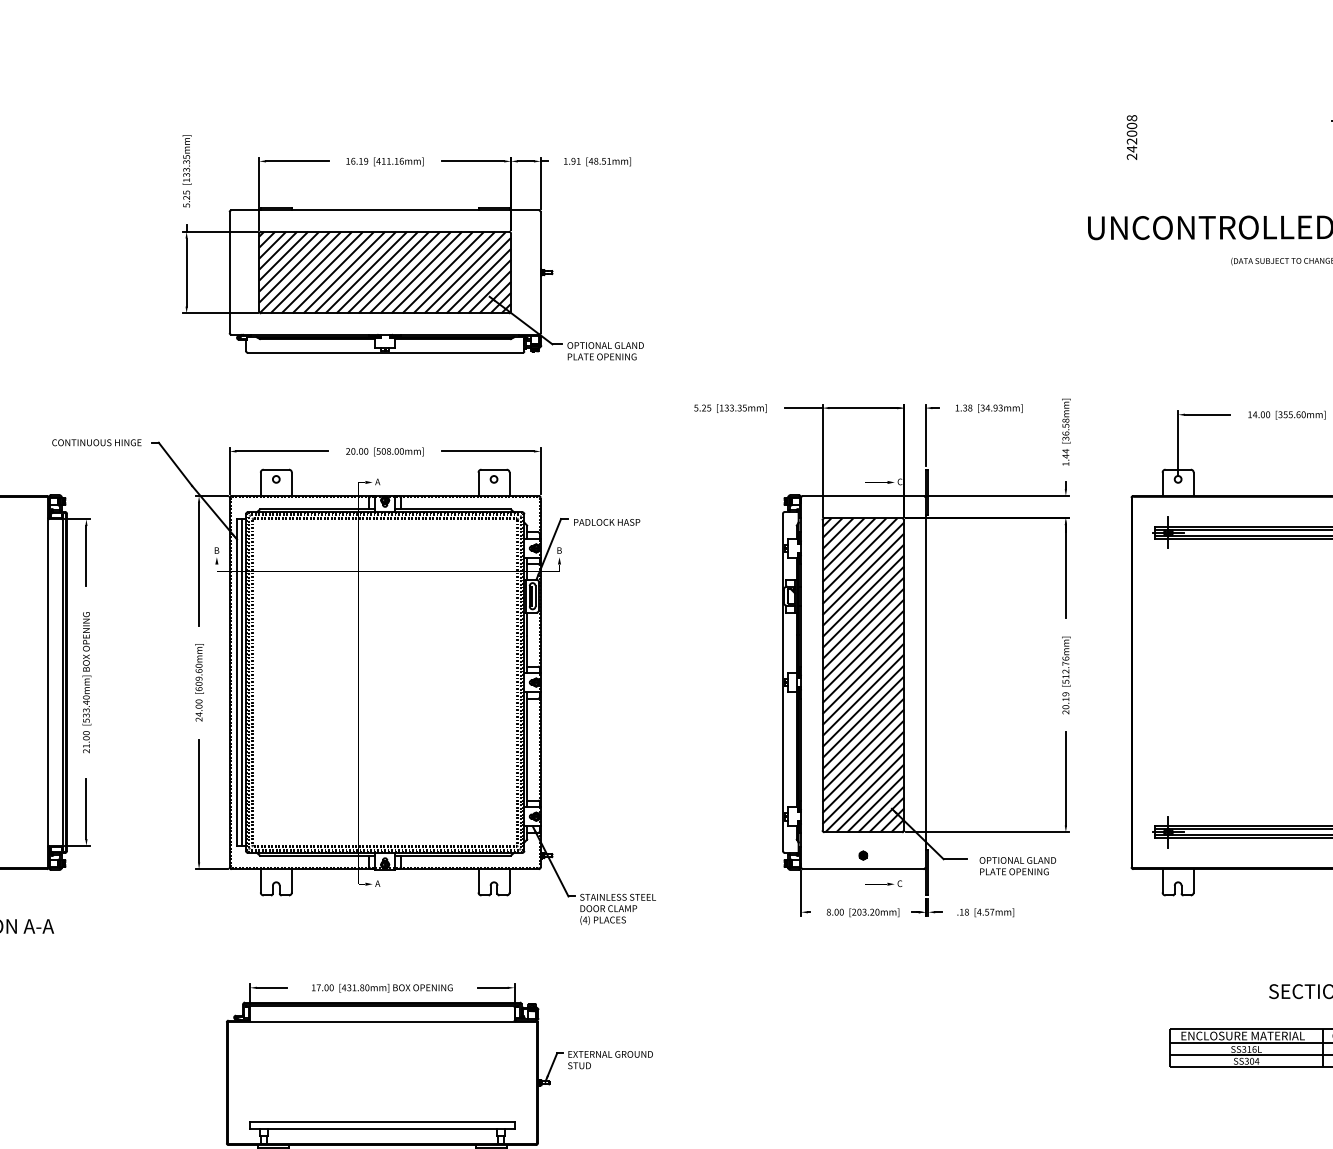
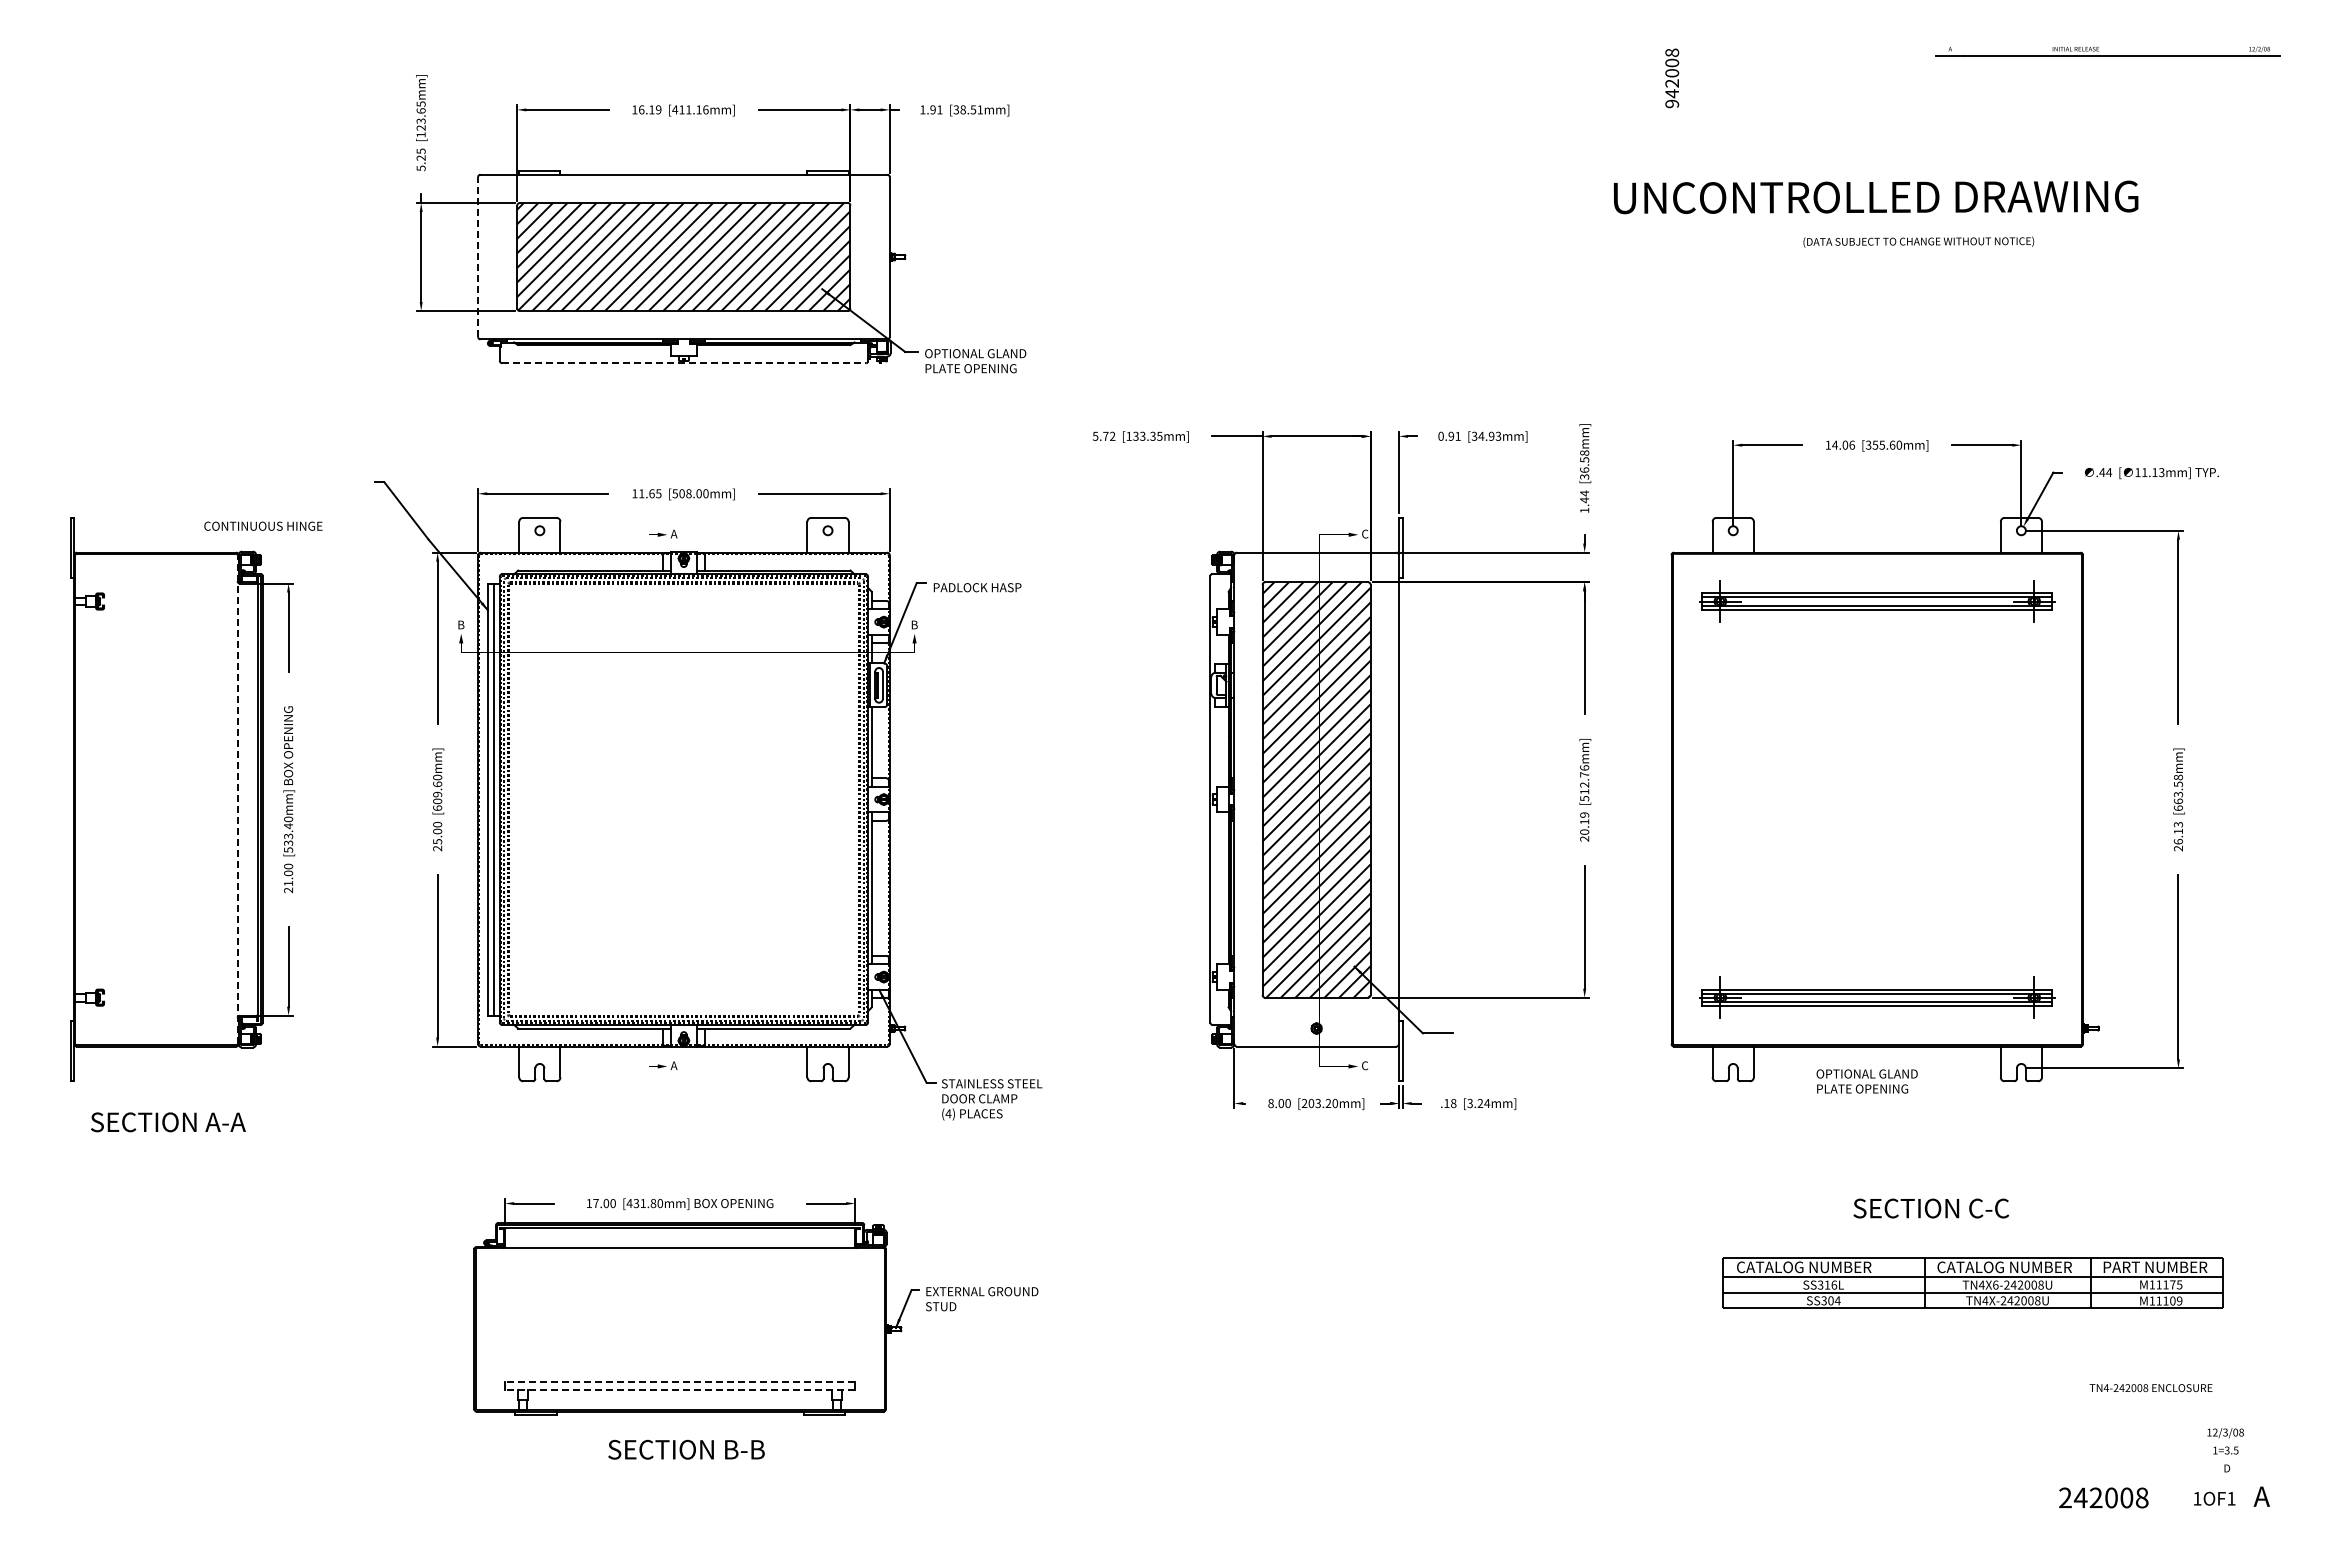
text: (1132, 156) -> (1672, 103), 242008 -> 942008
text: (591, 161) -> (956, 109), [48.51mm] -> [38.51mm]
text: (186, 168) -> (420, 119), [133.35mm] -> [123.65mm]
line: (229, 272) -> (478, 256), solid -> dashed
line: (385, 353) -> (684, 363), solid -> dashed
text: (706, 407) -> (1109, 435), 5.25 -> 5.72
text: (963, 407) -> (1449, 435), 1.38 -> 0.91
text: (1267, 414) -> (1851, 444), 14.00 -> 14.06
text: (96, 442) -> (263, 525), moved
text: (356, 451) -> (646, 493), 20.00 -> 11.65
line: (47, 682) -> (237, 799), solid -> dashed
text: (198, 714) -> (437, 841), 24.00 -> 25.00
text: (1017, 866) -> (1866, 1081), moved
text: (985, 912) -> (1478, 1103), [4.57mm] -> [3.24mm]
text: (1242, 1036) -> (1818, 1267), ENCLOSURE MATERIAL -> CATALOG NUMBER
line: (382, 1122) -> (680, 1381), solid -> dashed
line: (382, 1128) -> (680, 1389), solid -> dashed

